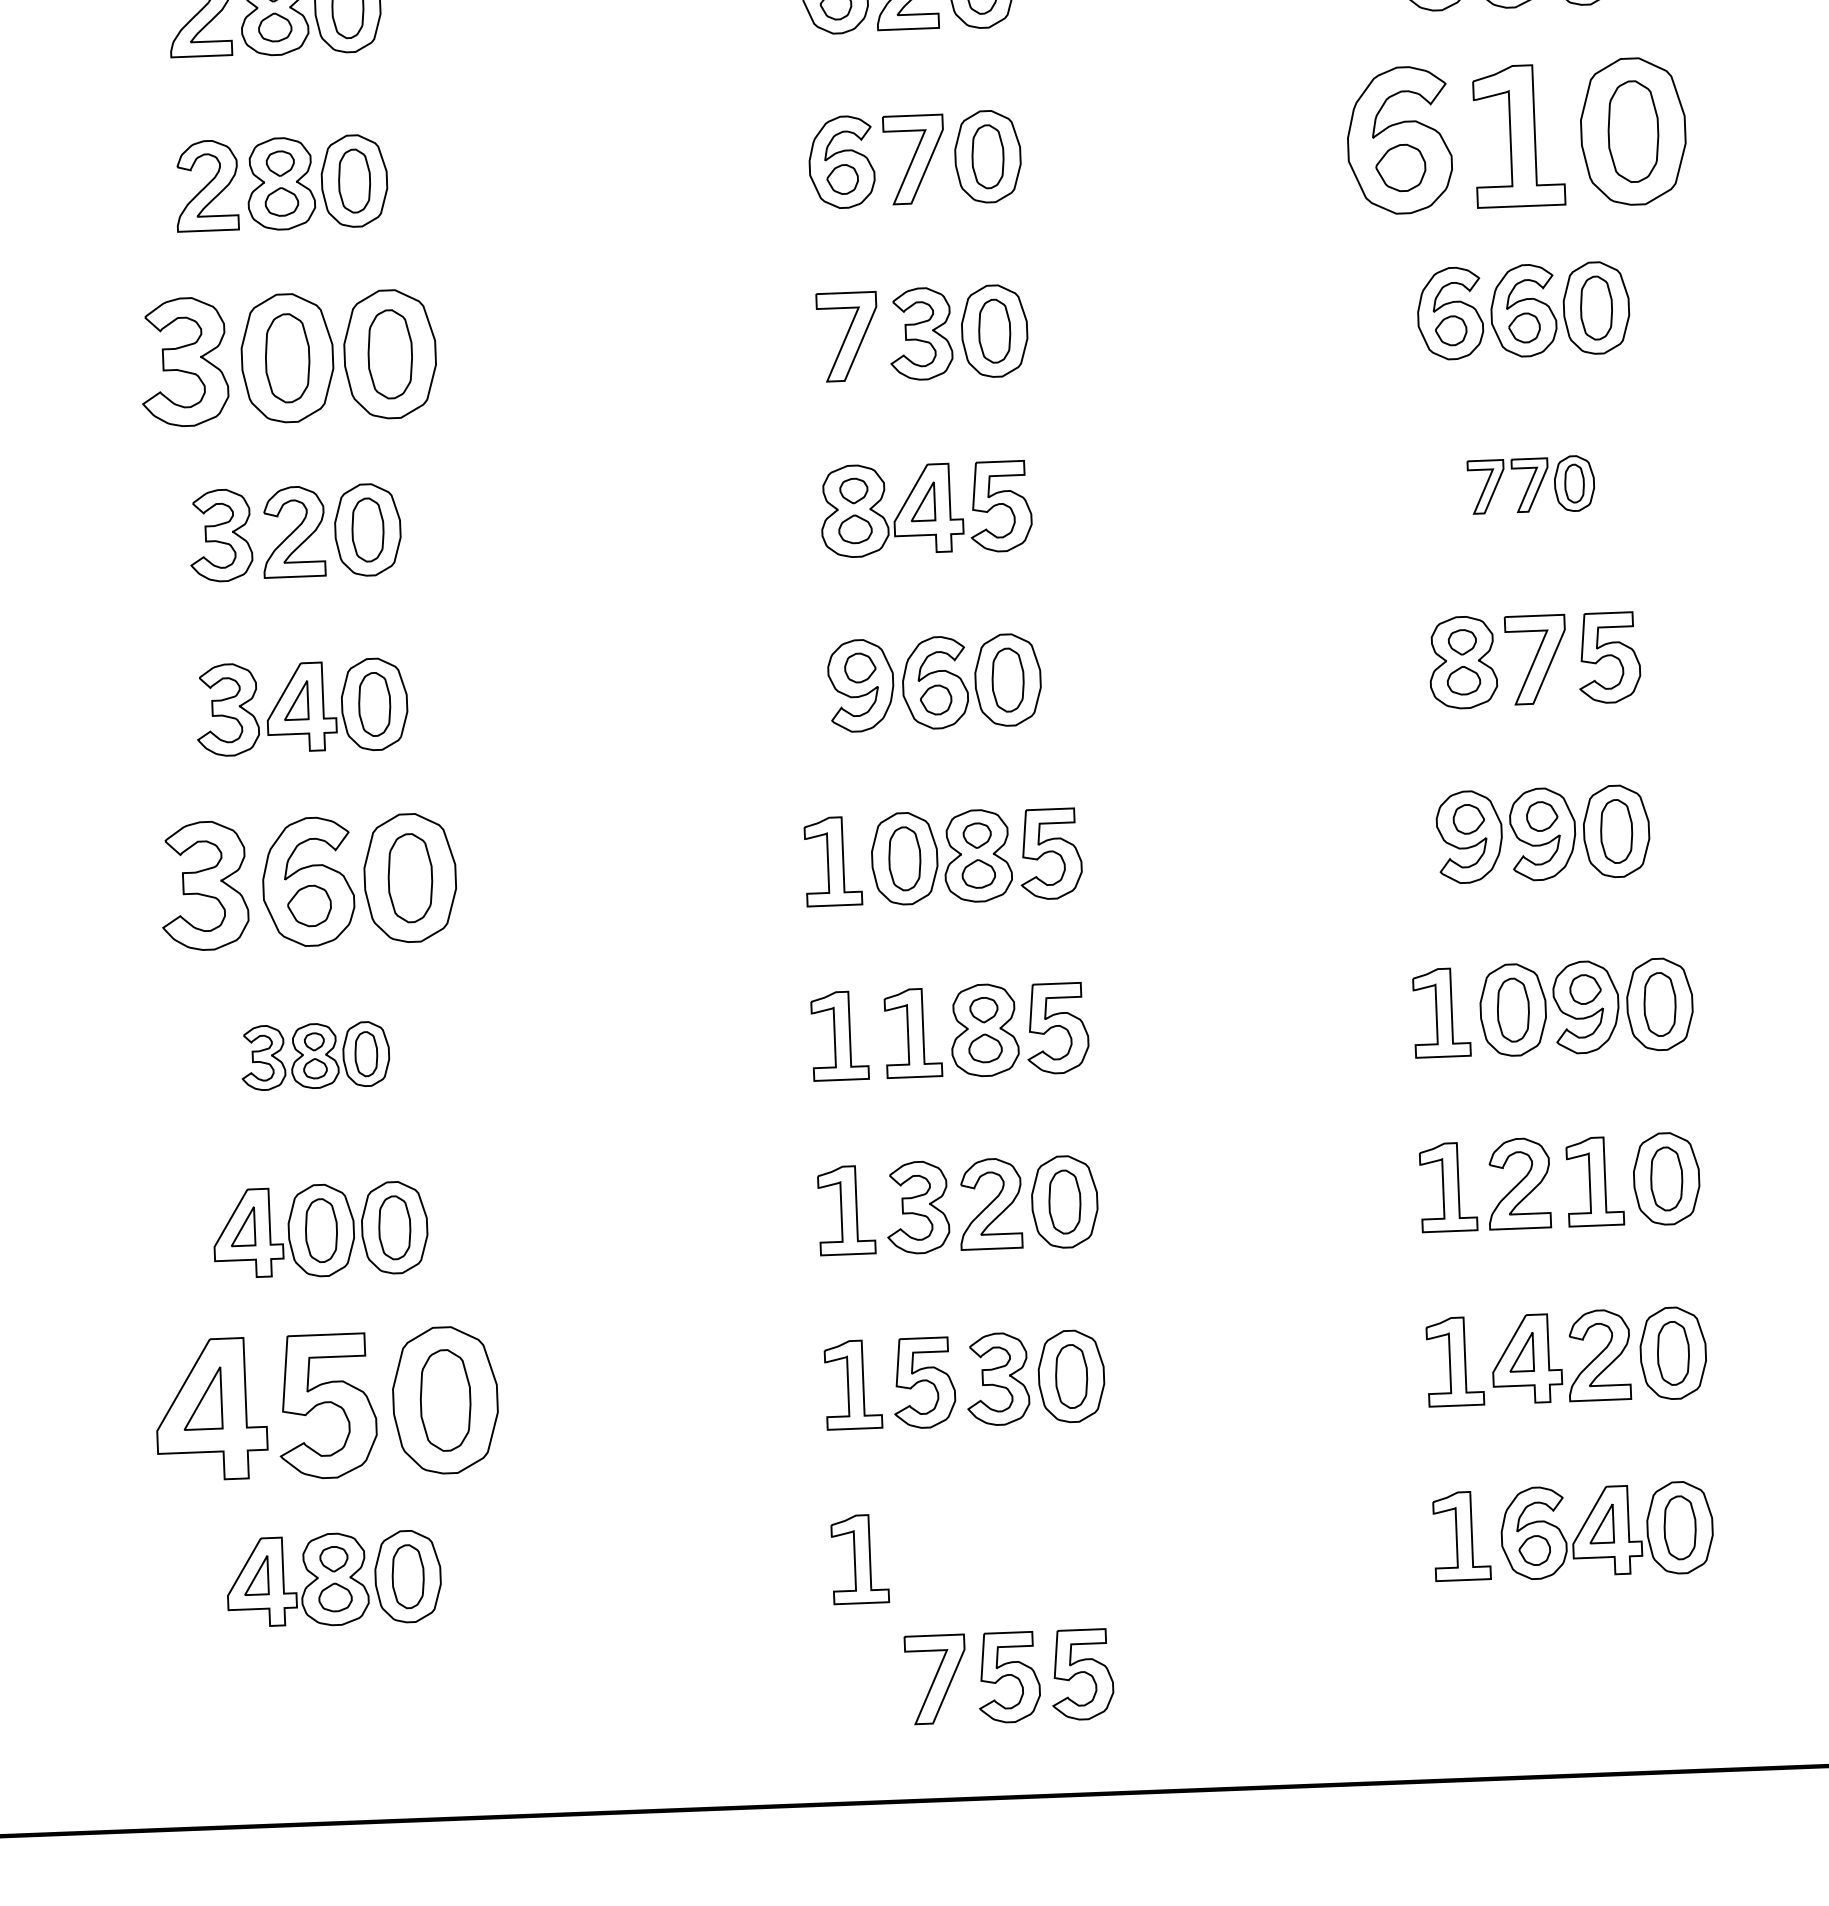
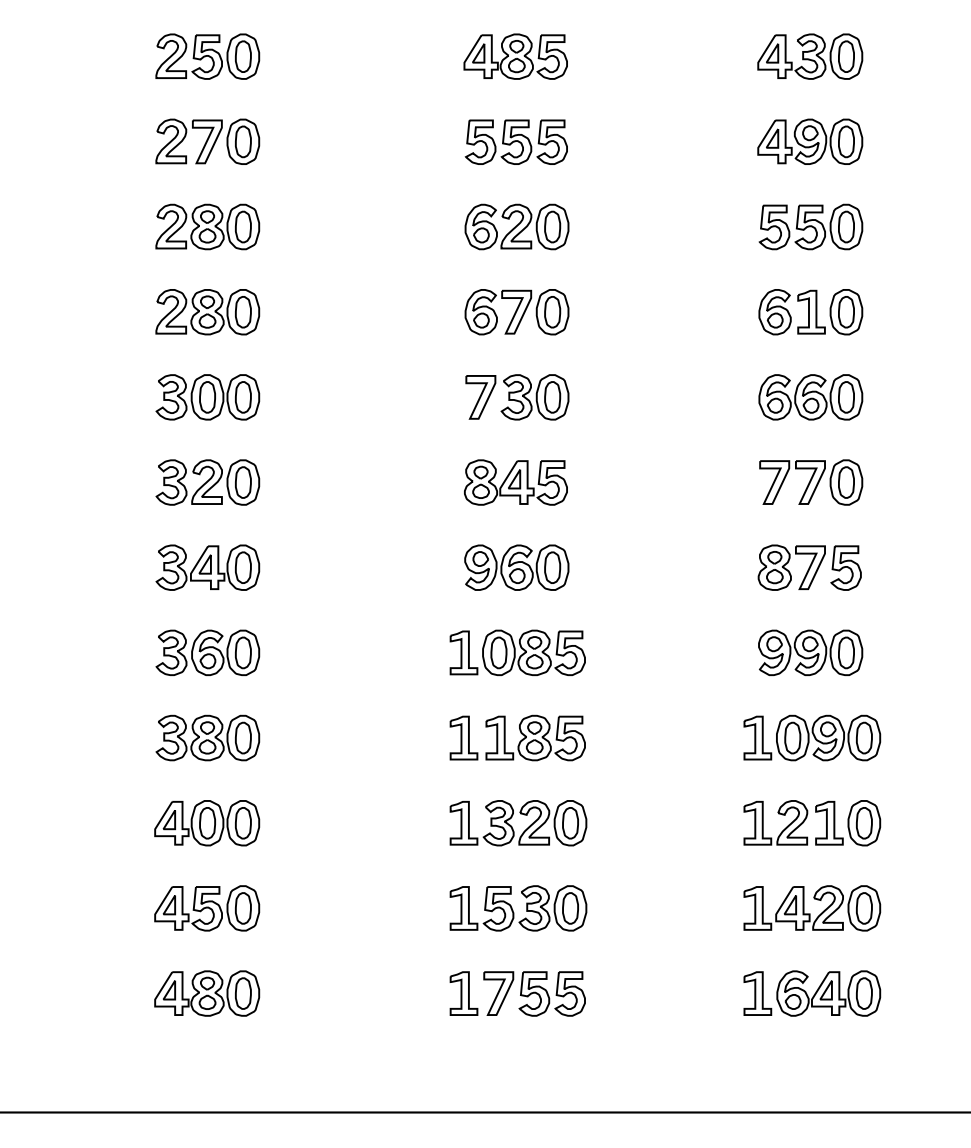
part: (1516, 137) -> (810, 312), size x0.62
part: (287, 358) -> (207, 397), size x0.71
part: (1531, 485) -> (811, 482), size x1.67
part: (307, 880) -> (207, 652), size x0.71
part: (314, 1054) -> (207, 737), size x1.43
part: (327, 1405) -> (207, 908), size x0.62
part: (1009, 1676) -> (534, 993), moved

